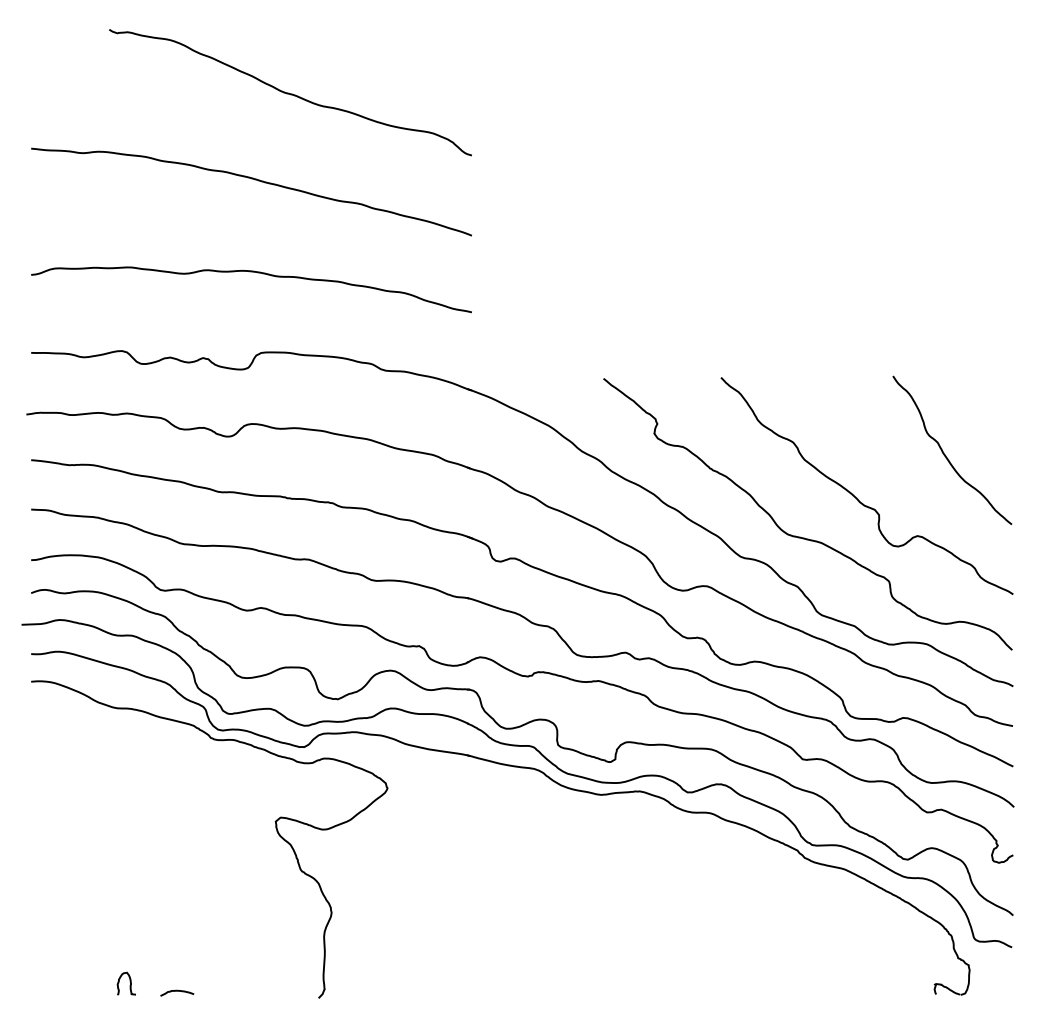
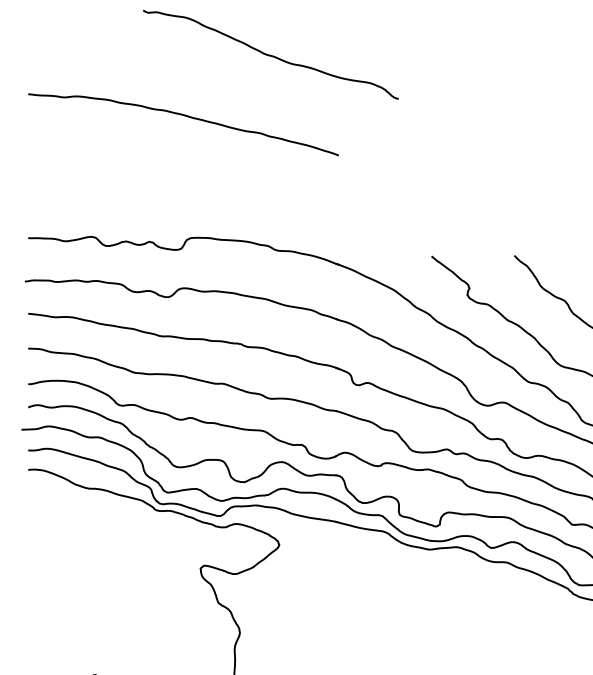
curve: (290, 93) -> (270, 55), moved
curve: (251, 272) -> (183, 181), removed

